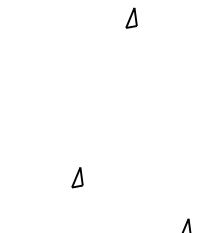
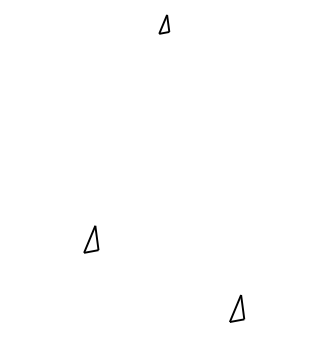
part: (131, 18) -> (164, 24), size x0.7

